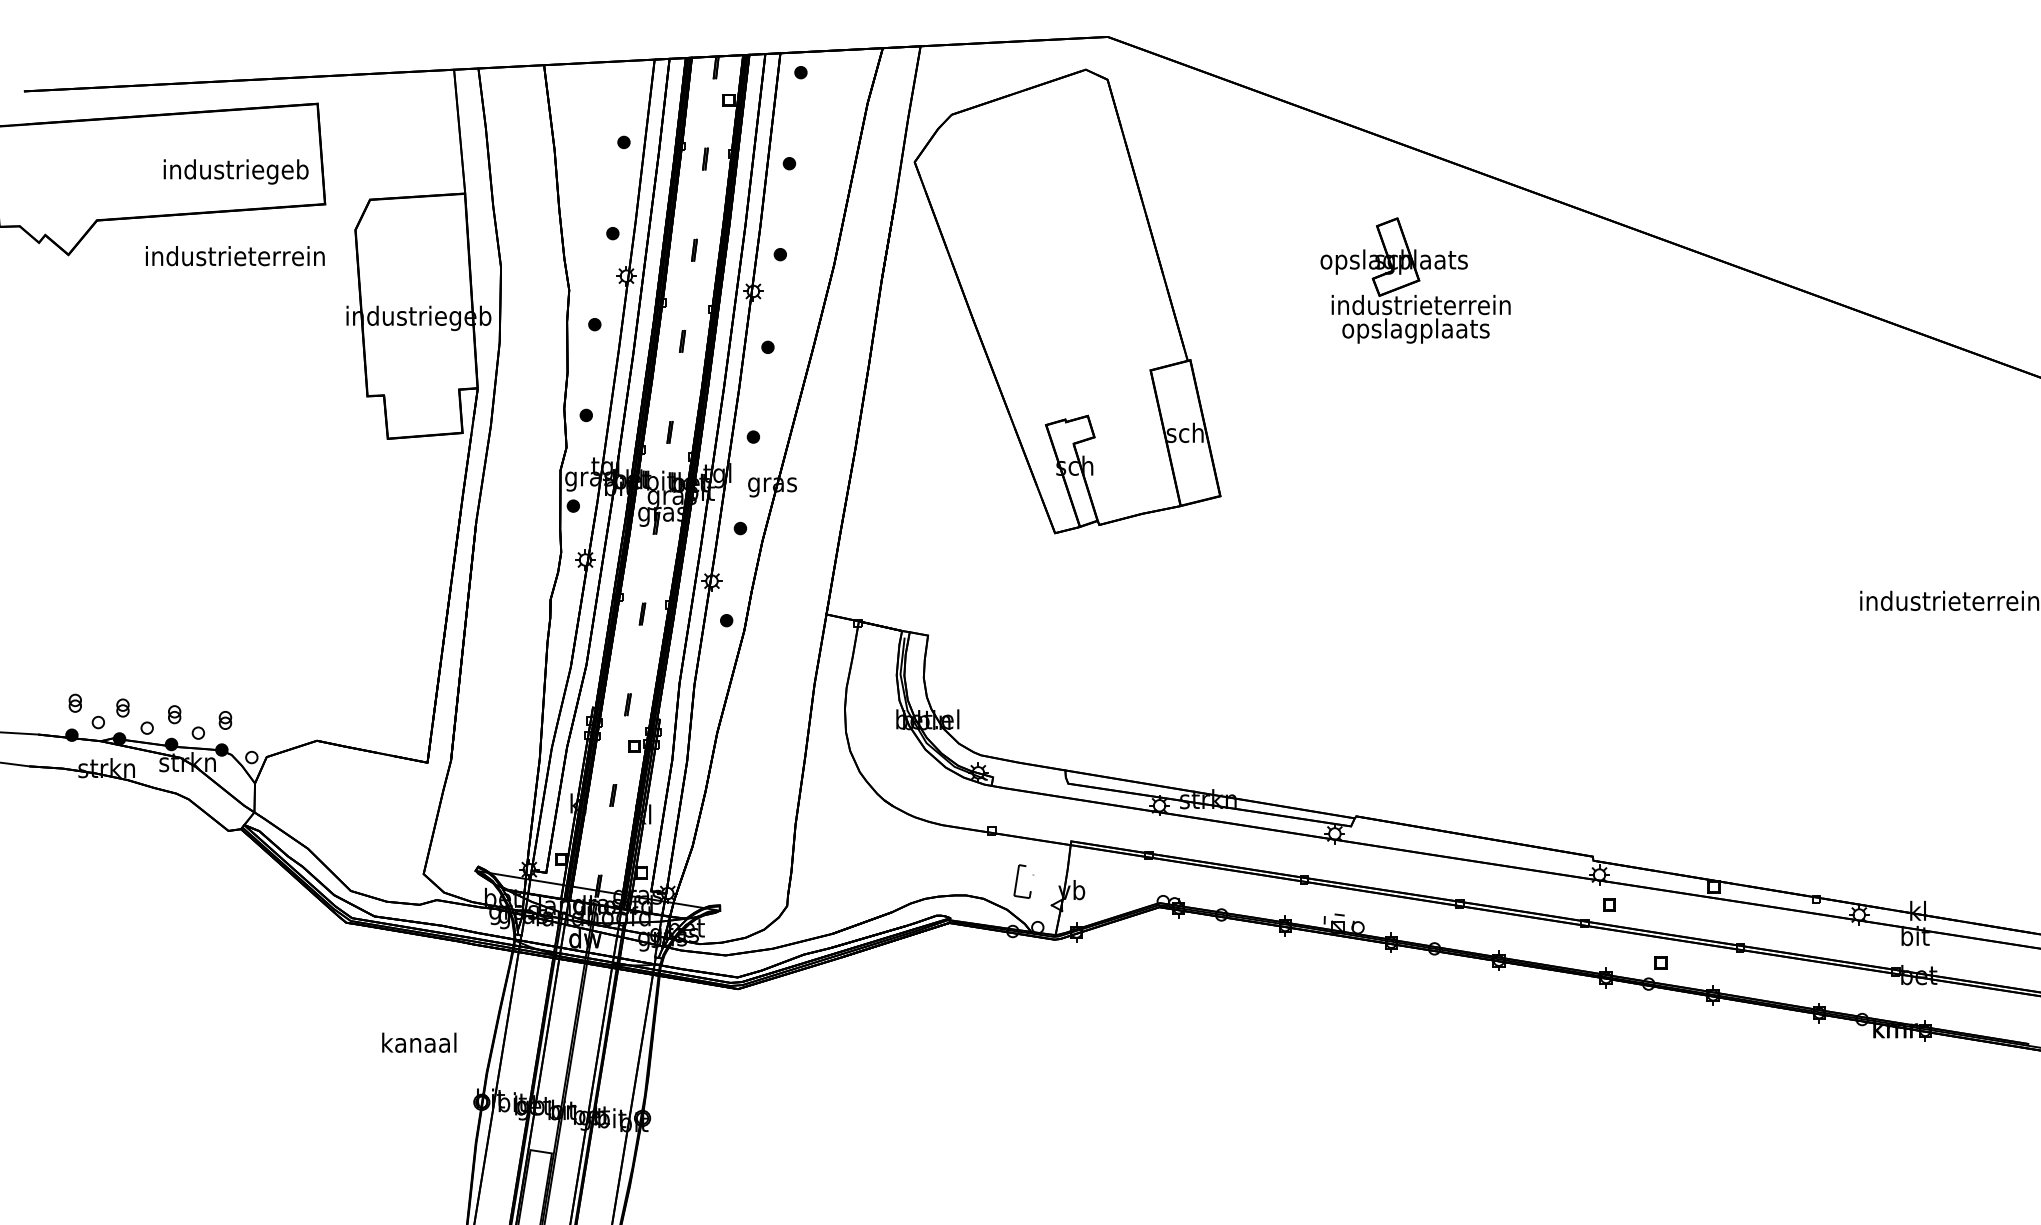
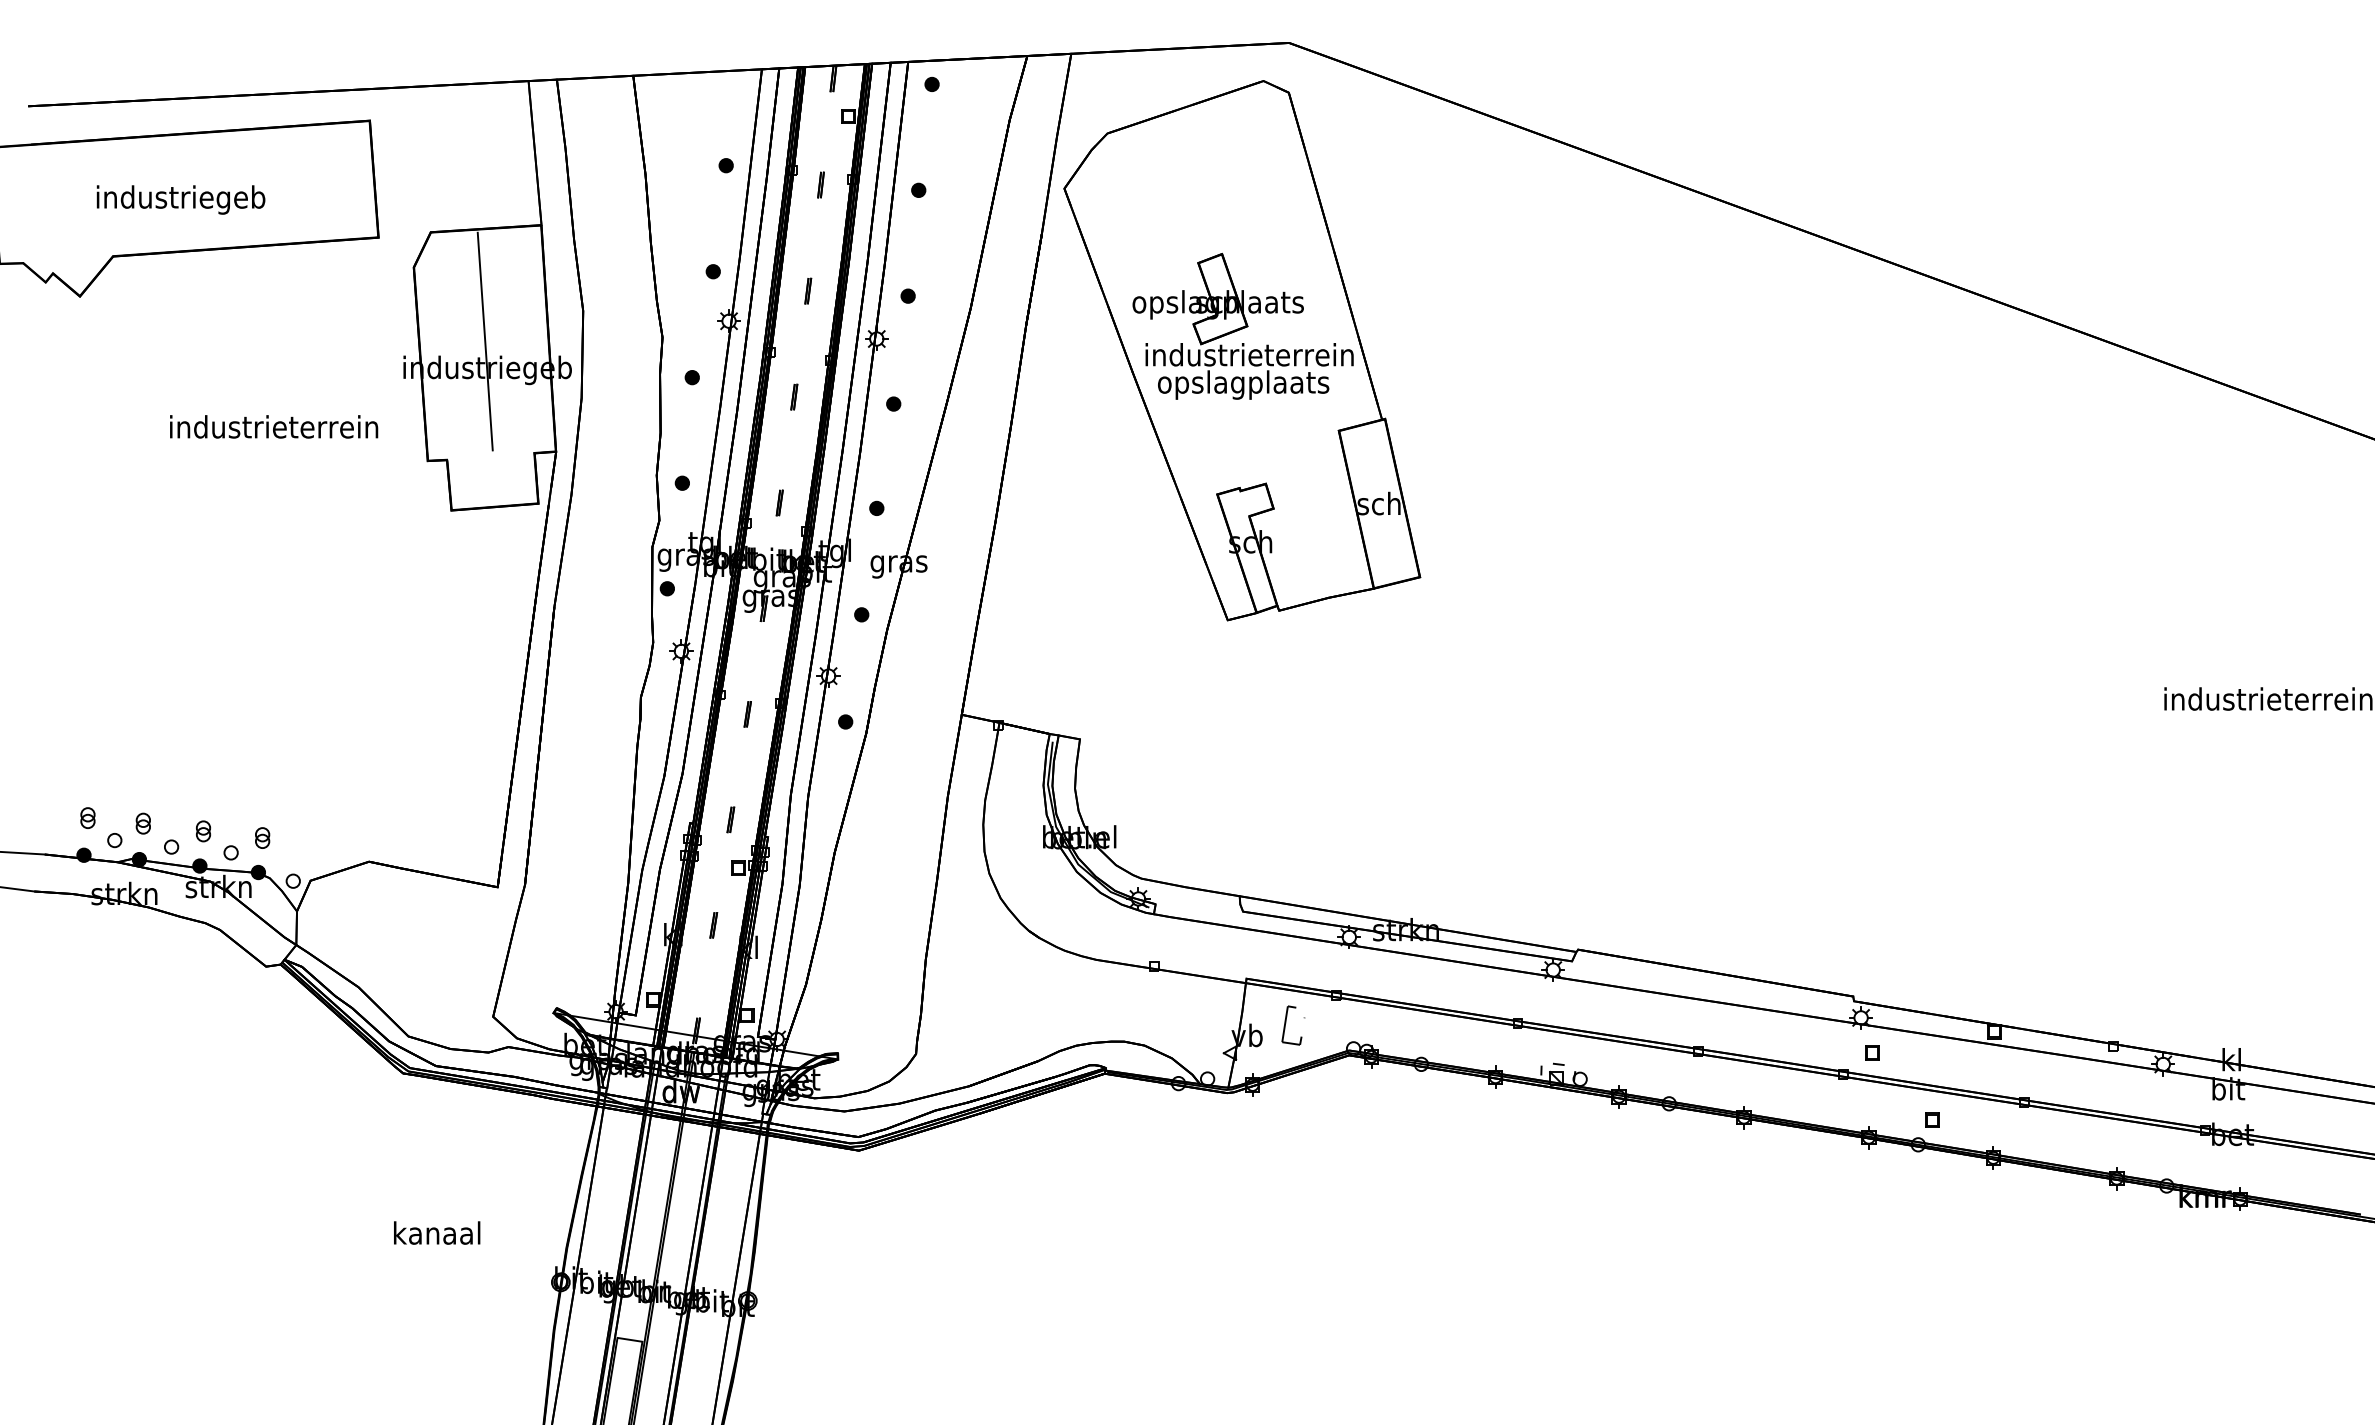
text: (235, 171) -> (180, 199), moved
text: (235, 255) -> (274, 426), moved
part: (1415, 279) -> (1242, 325), moved
line: (416, 293) -> (484, 341), added
curve: (1017, 879) -> (1286, 1023), moved
text: (419, 1042) -> (437, 1232), moved

